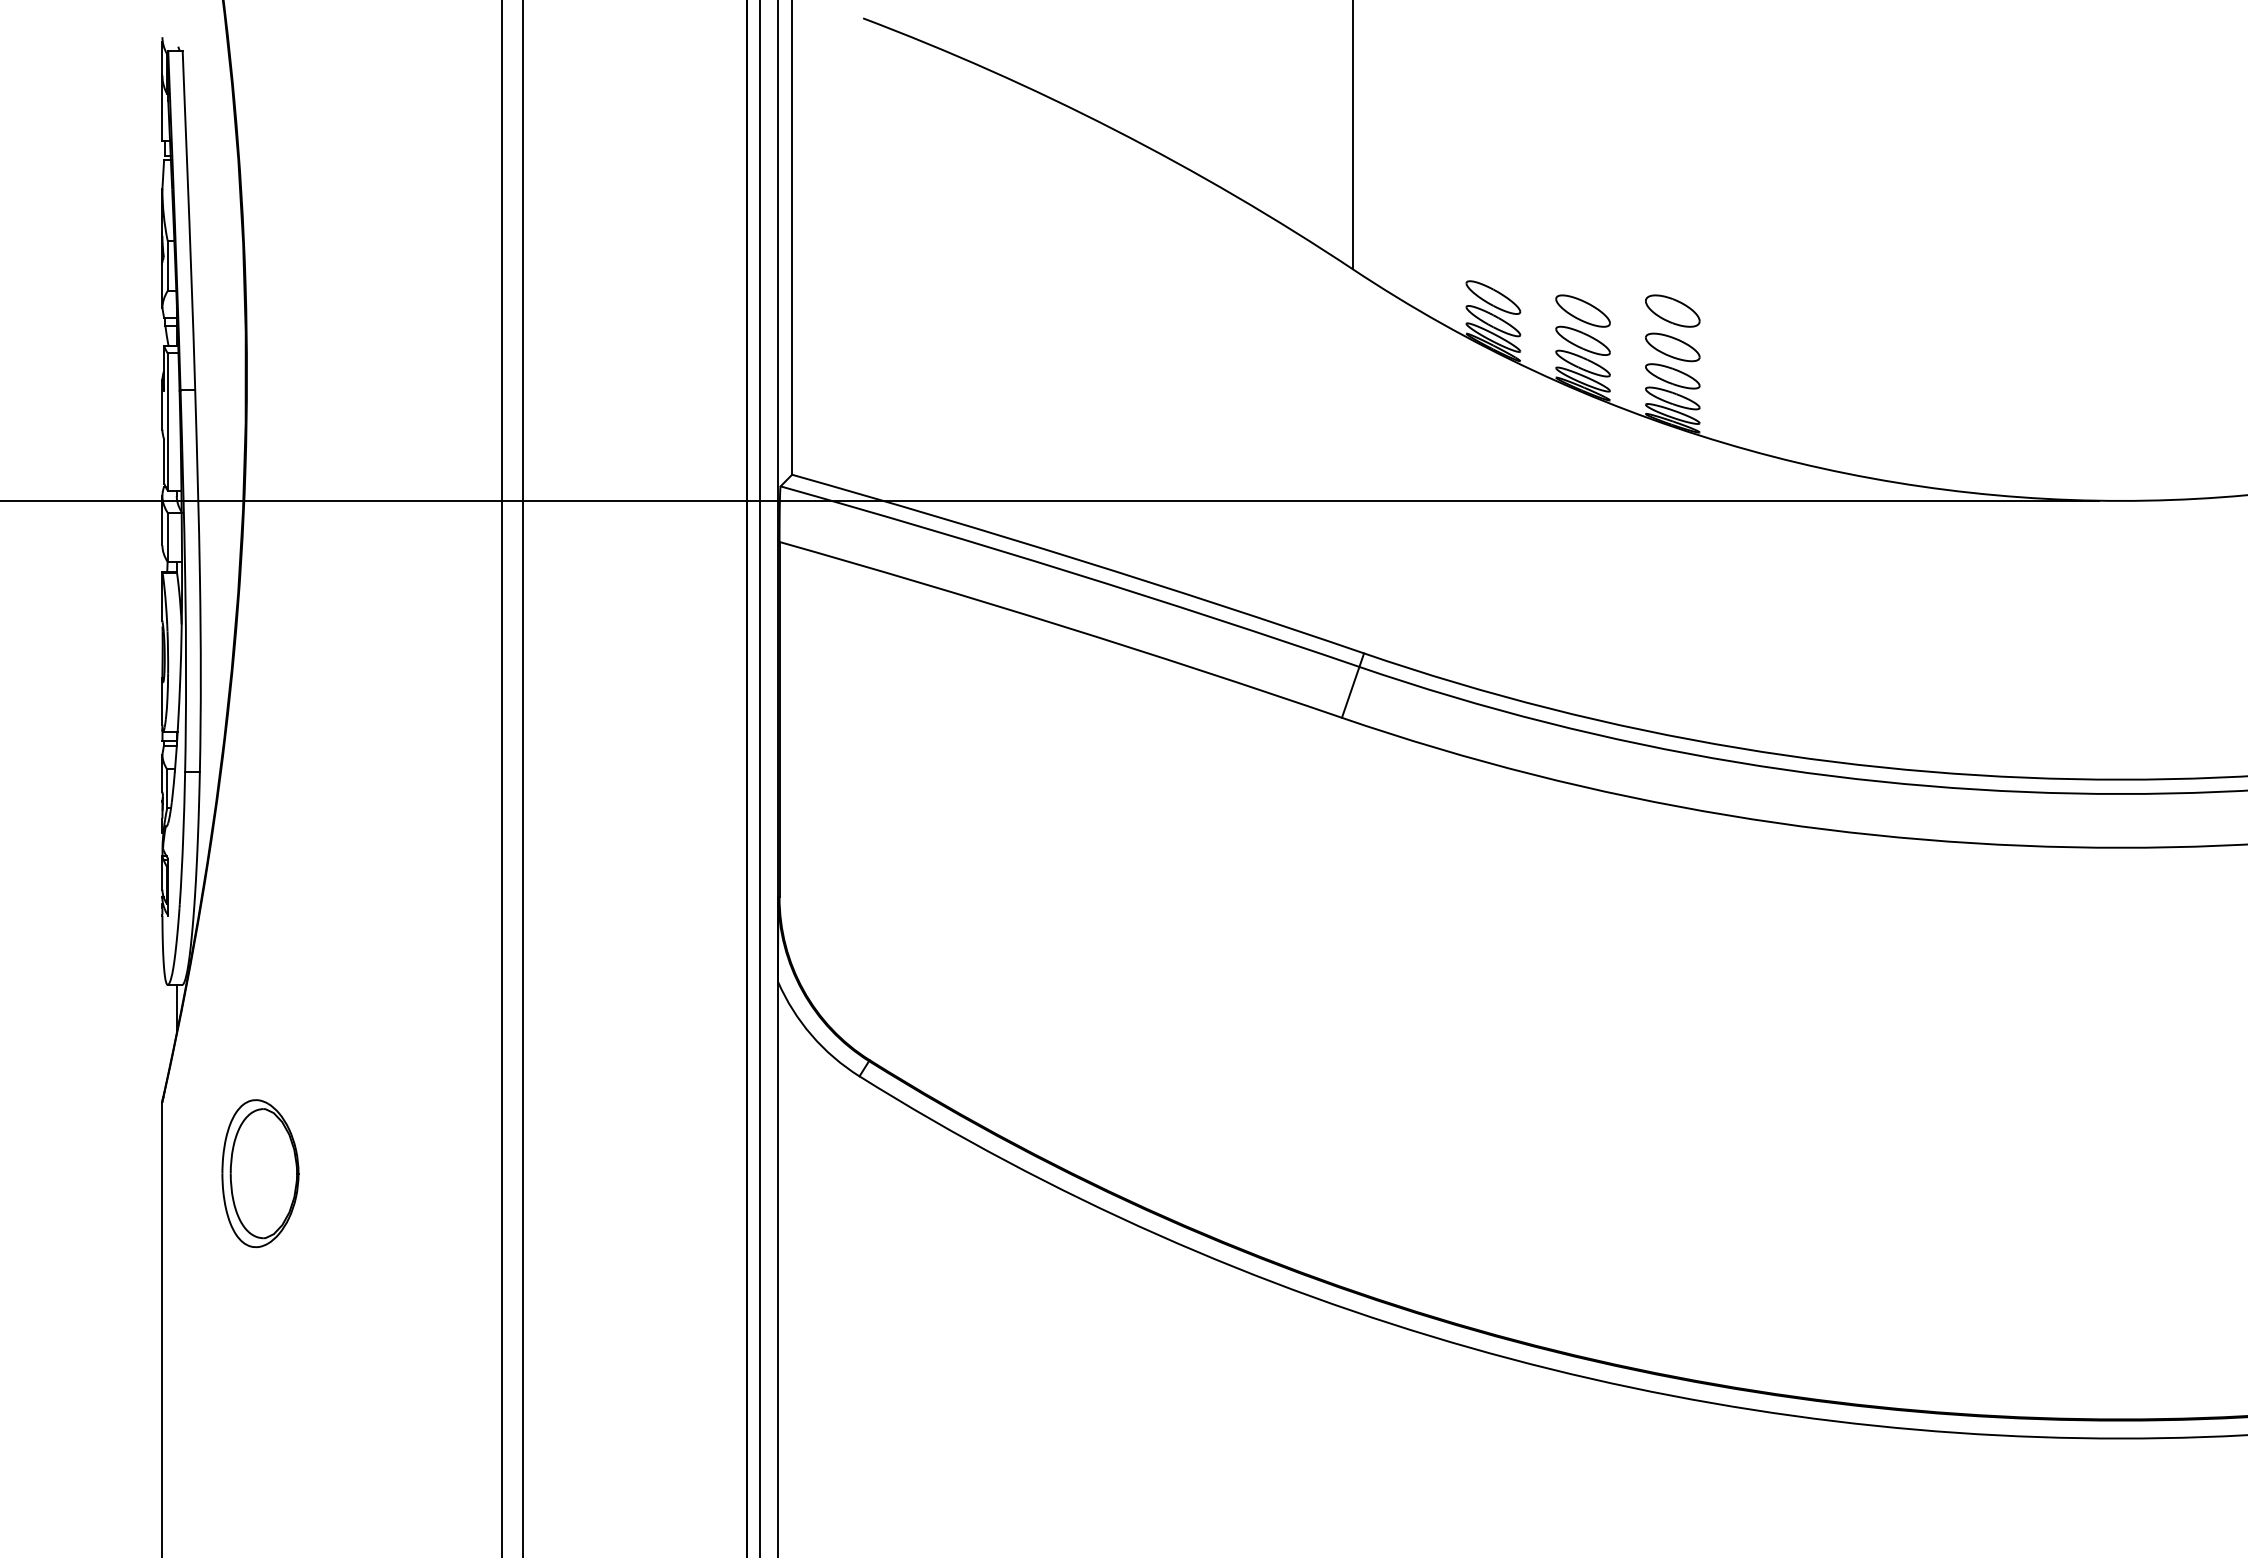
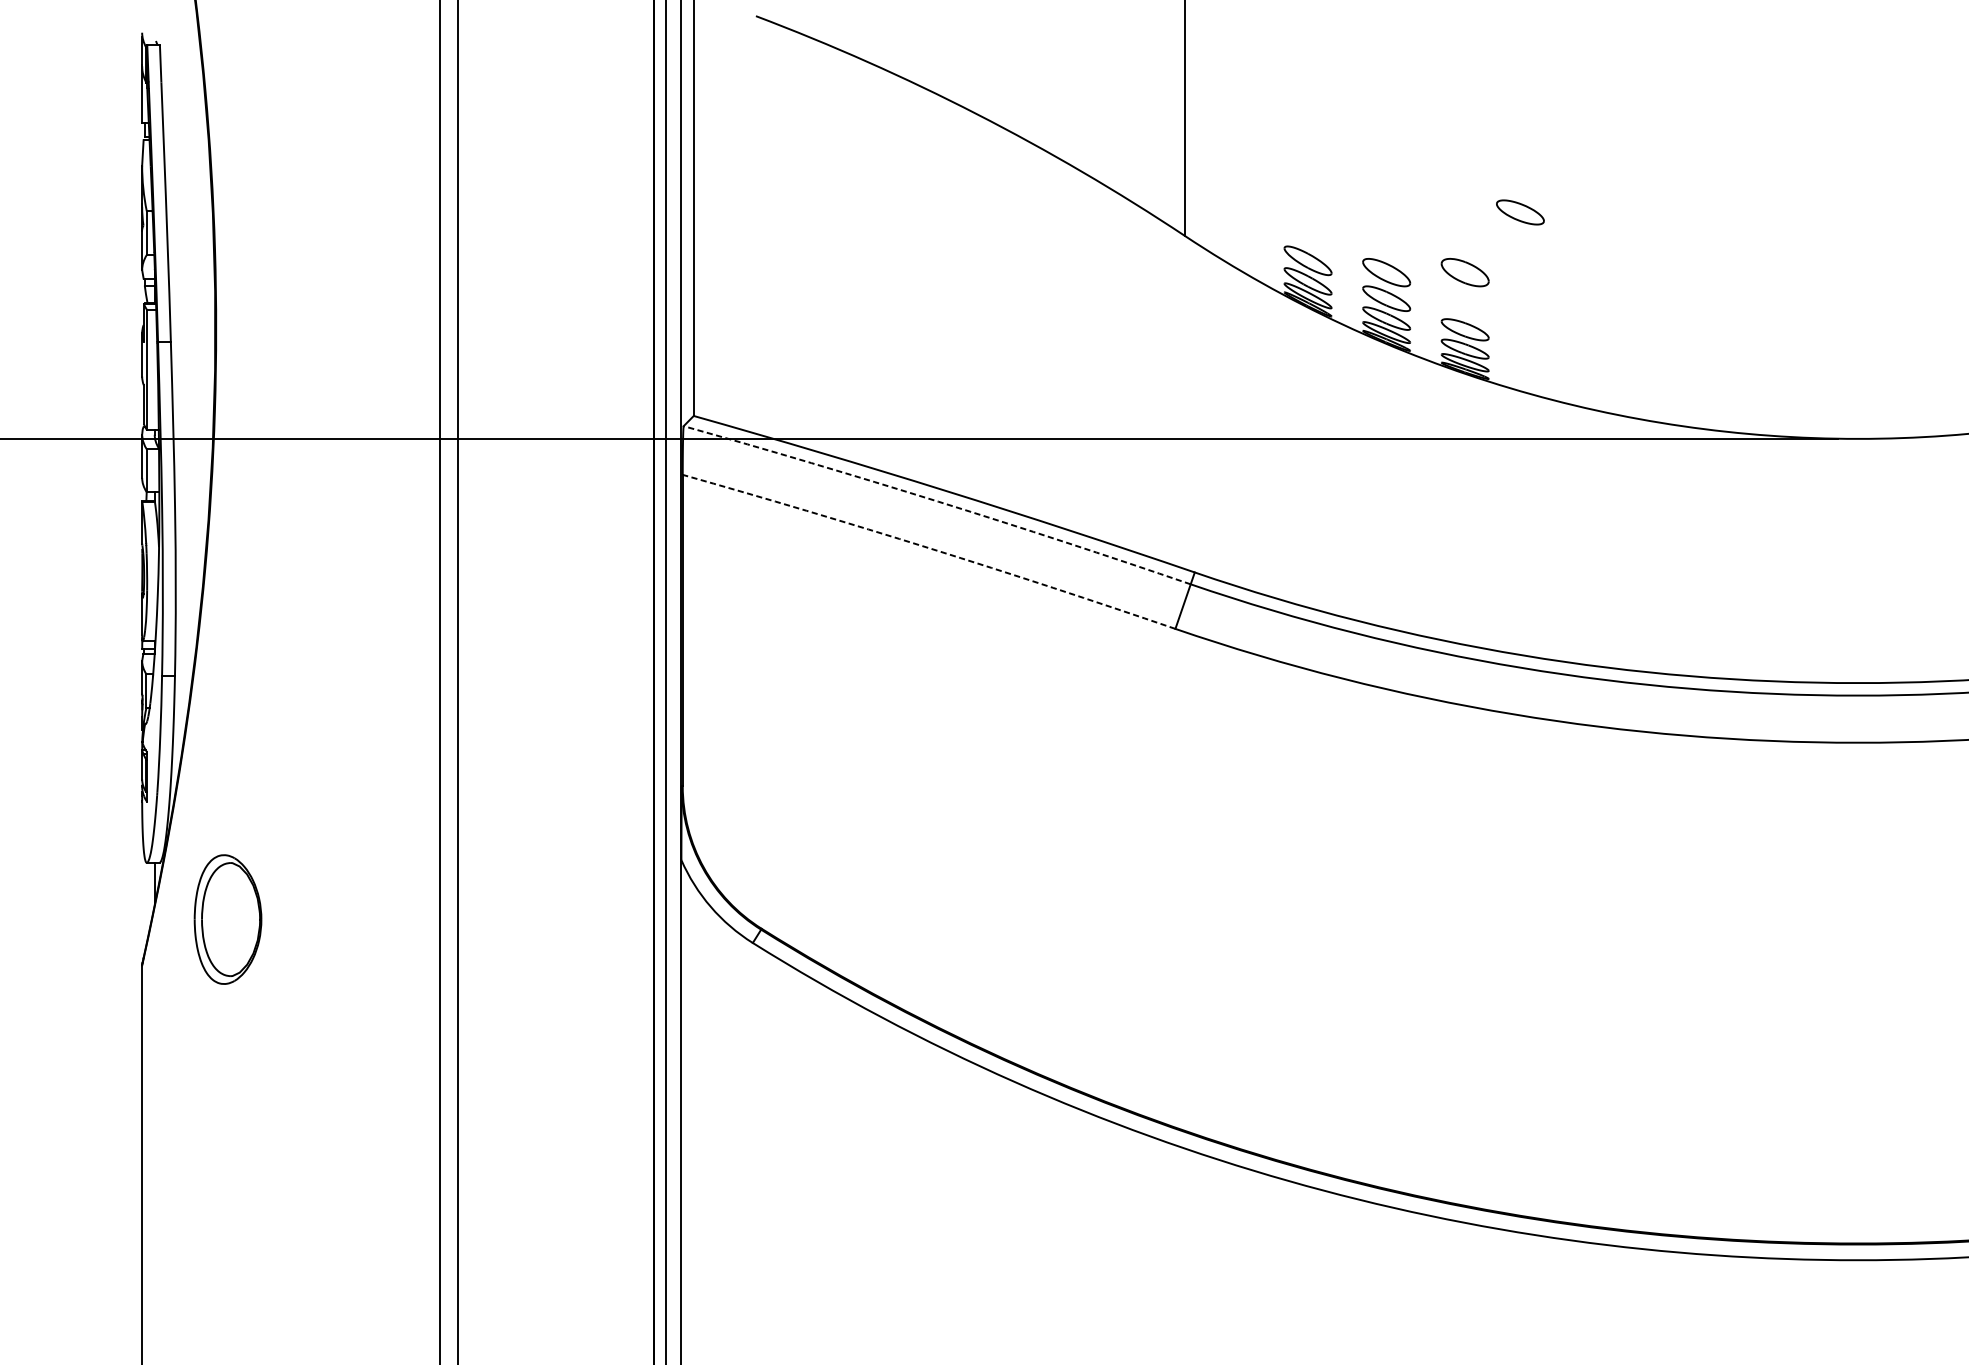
part: (1672, 347) -> (1520, 212), moved
arc: (1071, 572) -> (938, 501), solid -> dashed
arc: (1061, 626) -> (929, 548), solid -> dashed
part: (260, 1173) -> (228, 919), moved

